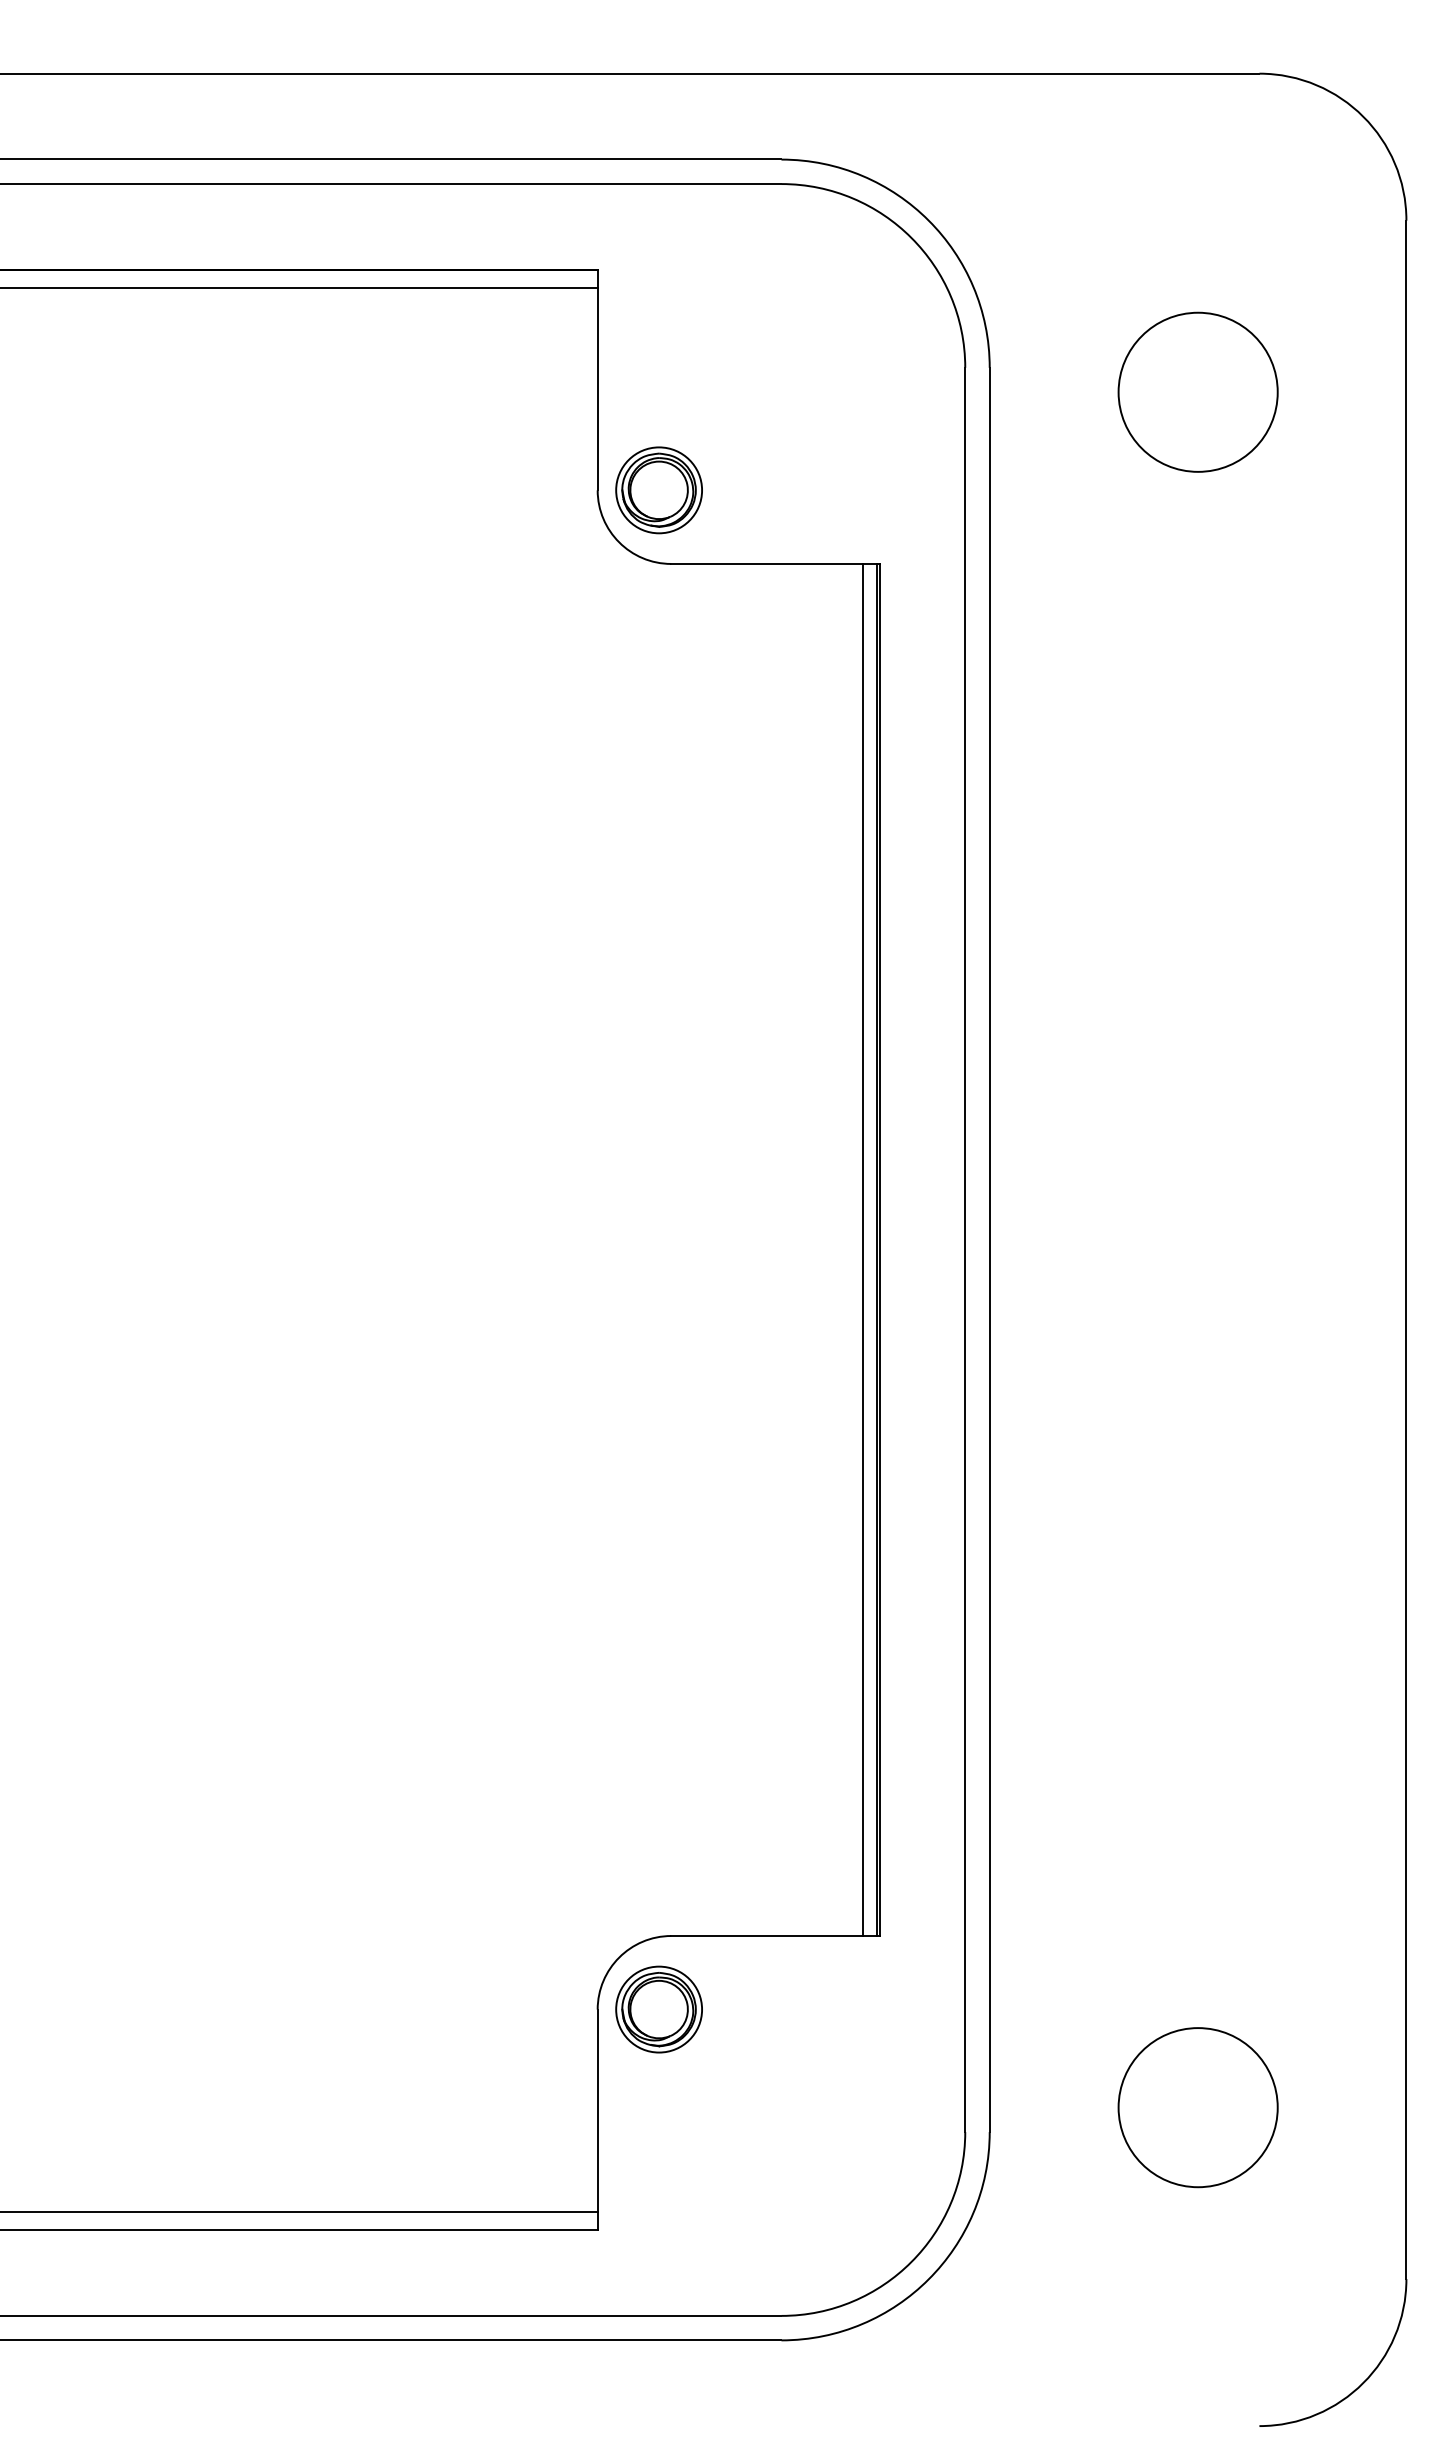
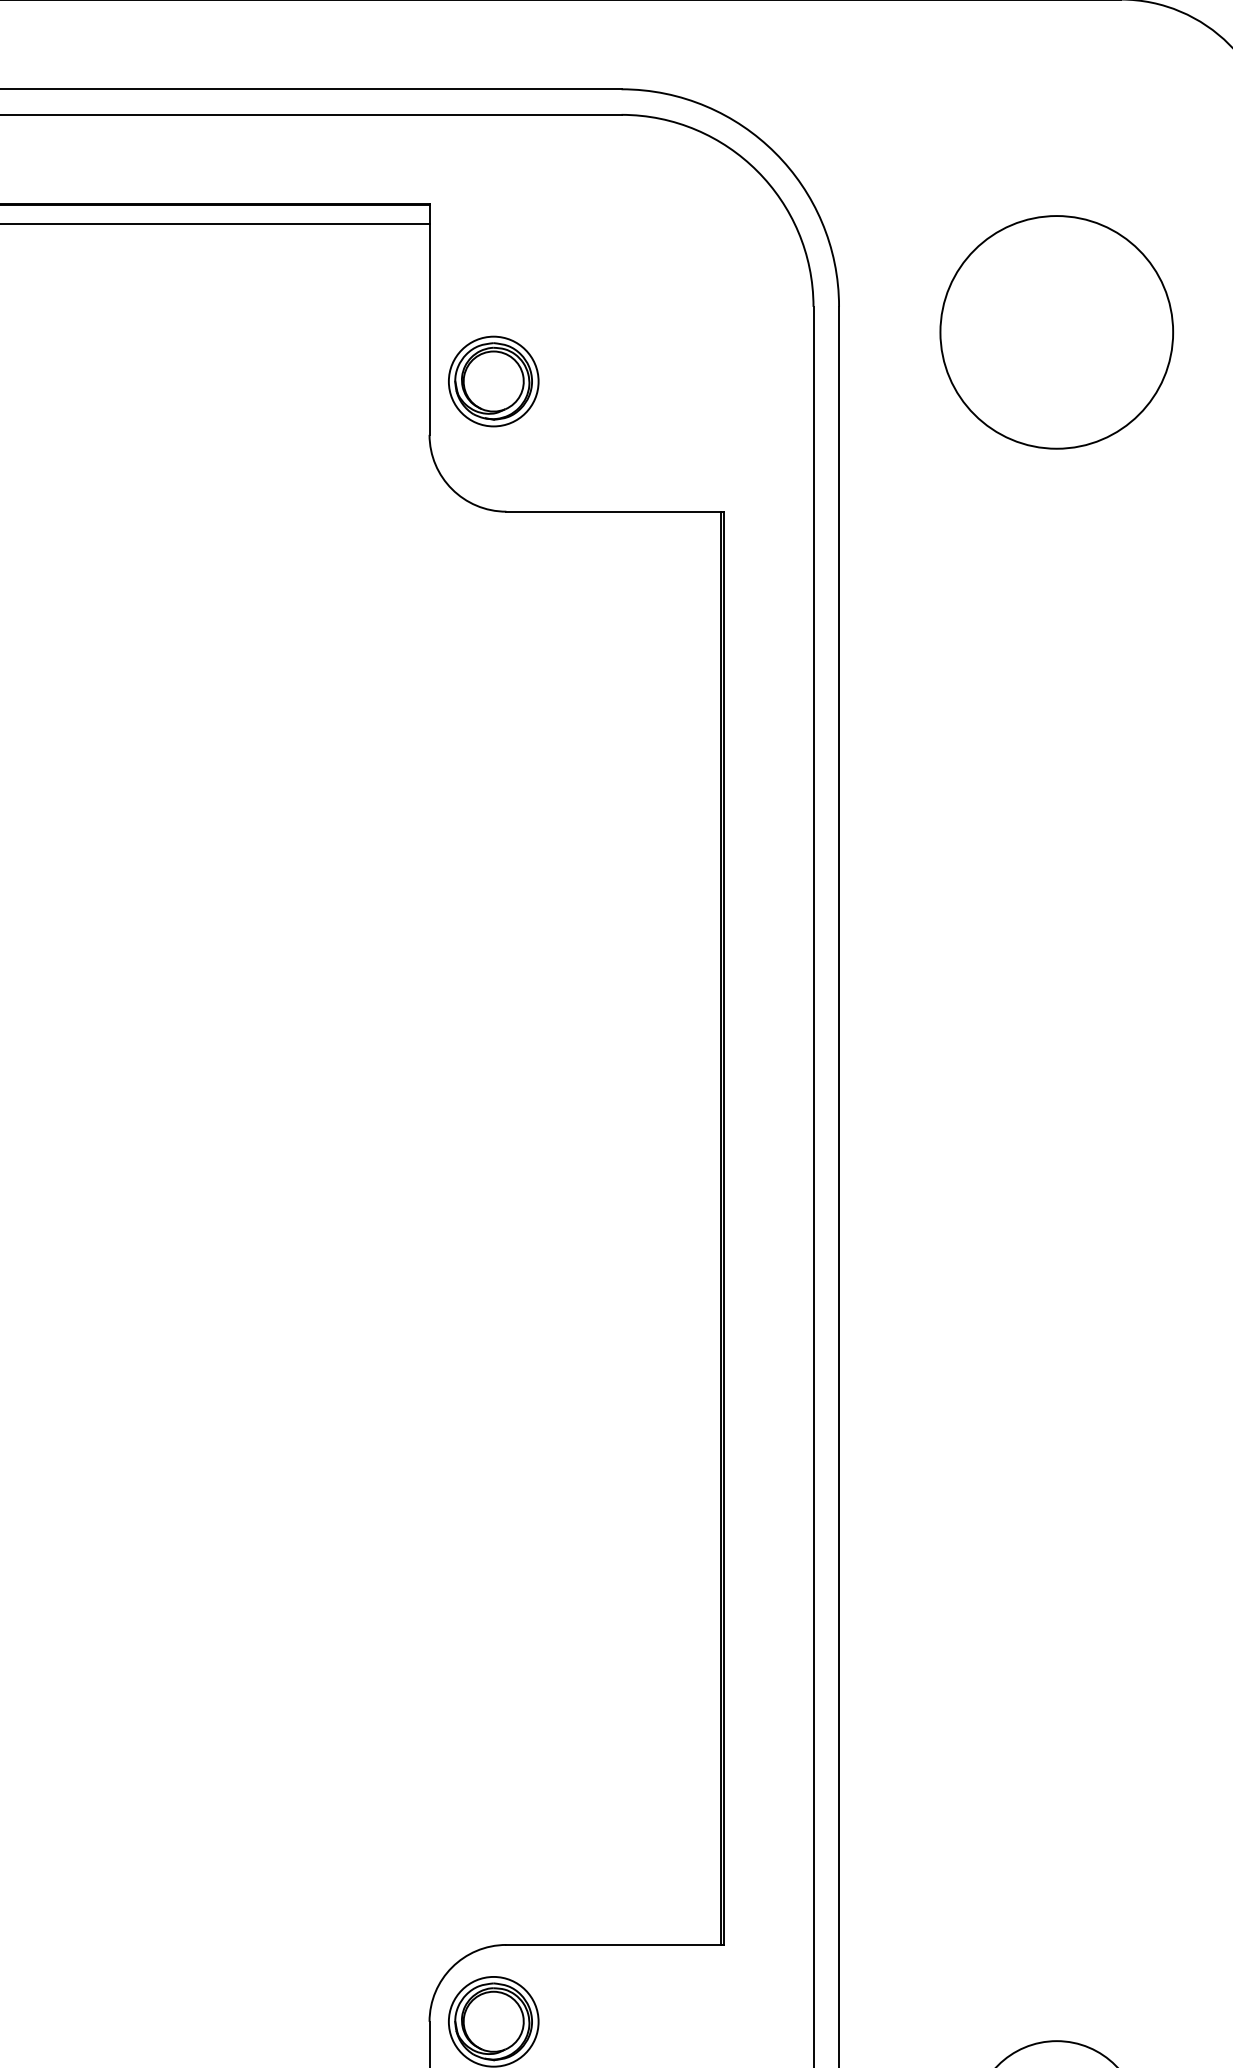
circle: (1197, 391) -> (1056, 331), size x1.4
part: (658, 490) -> (493, 381), moved
line: (863, 1249) -> (707, 1227), removed

